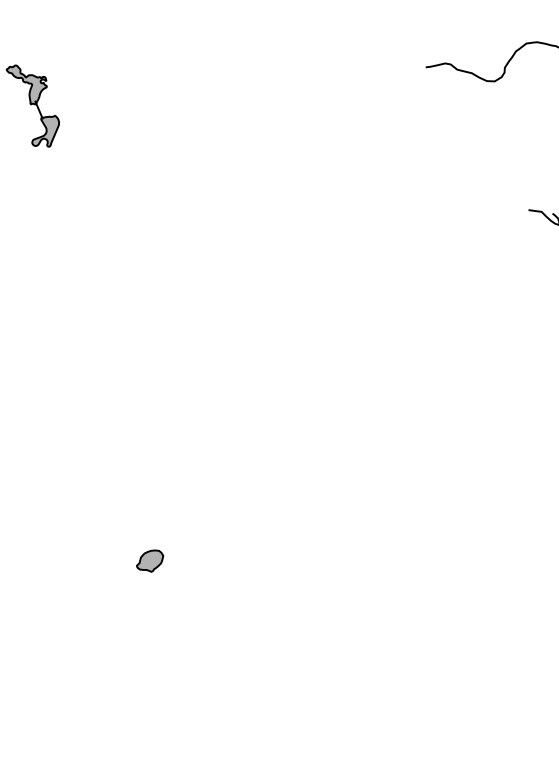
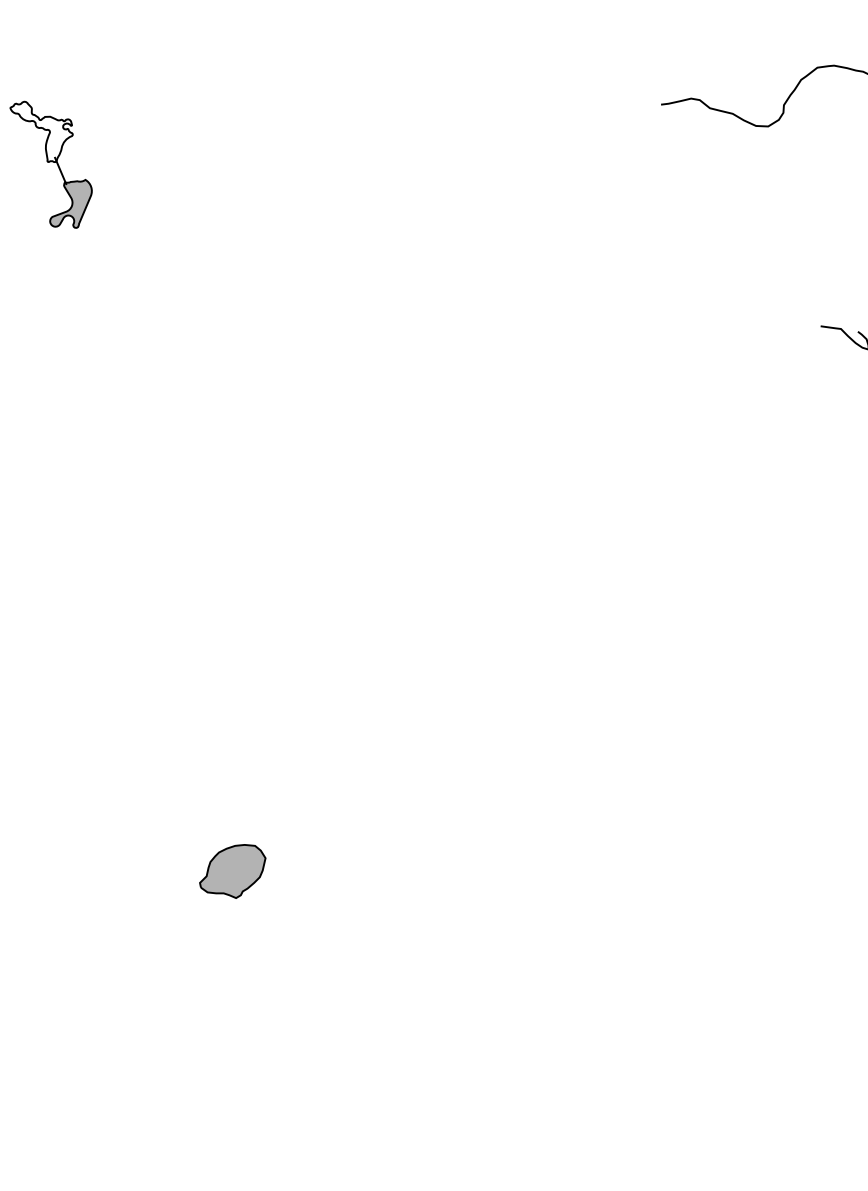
fill: (26, 84) -> (41, 131), removed
part: (150, 560) -> (233, 870), size x1.6

